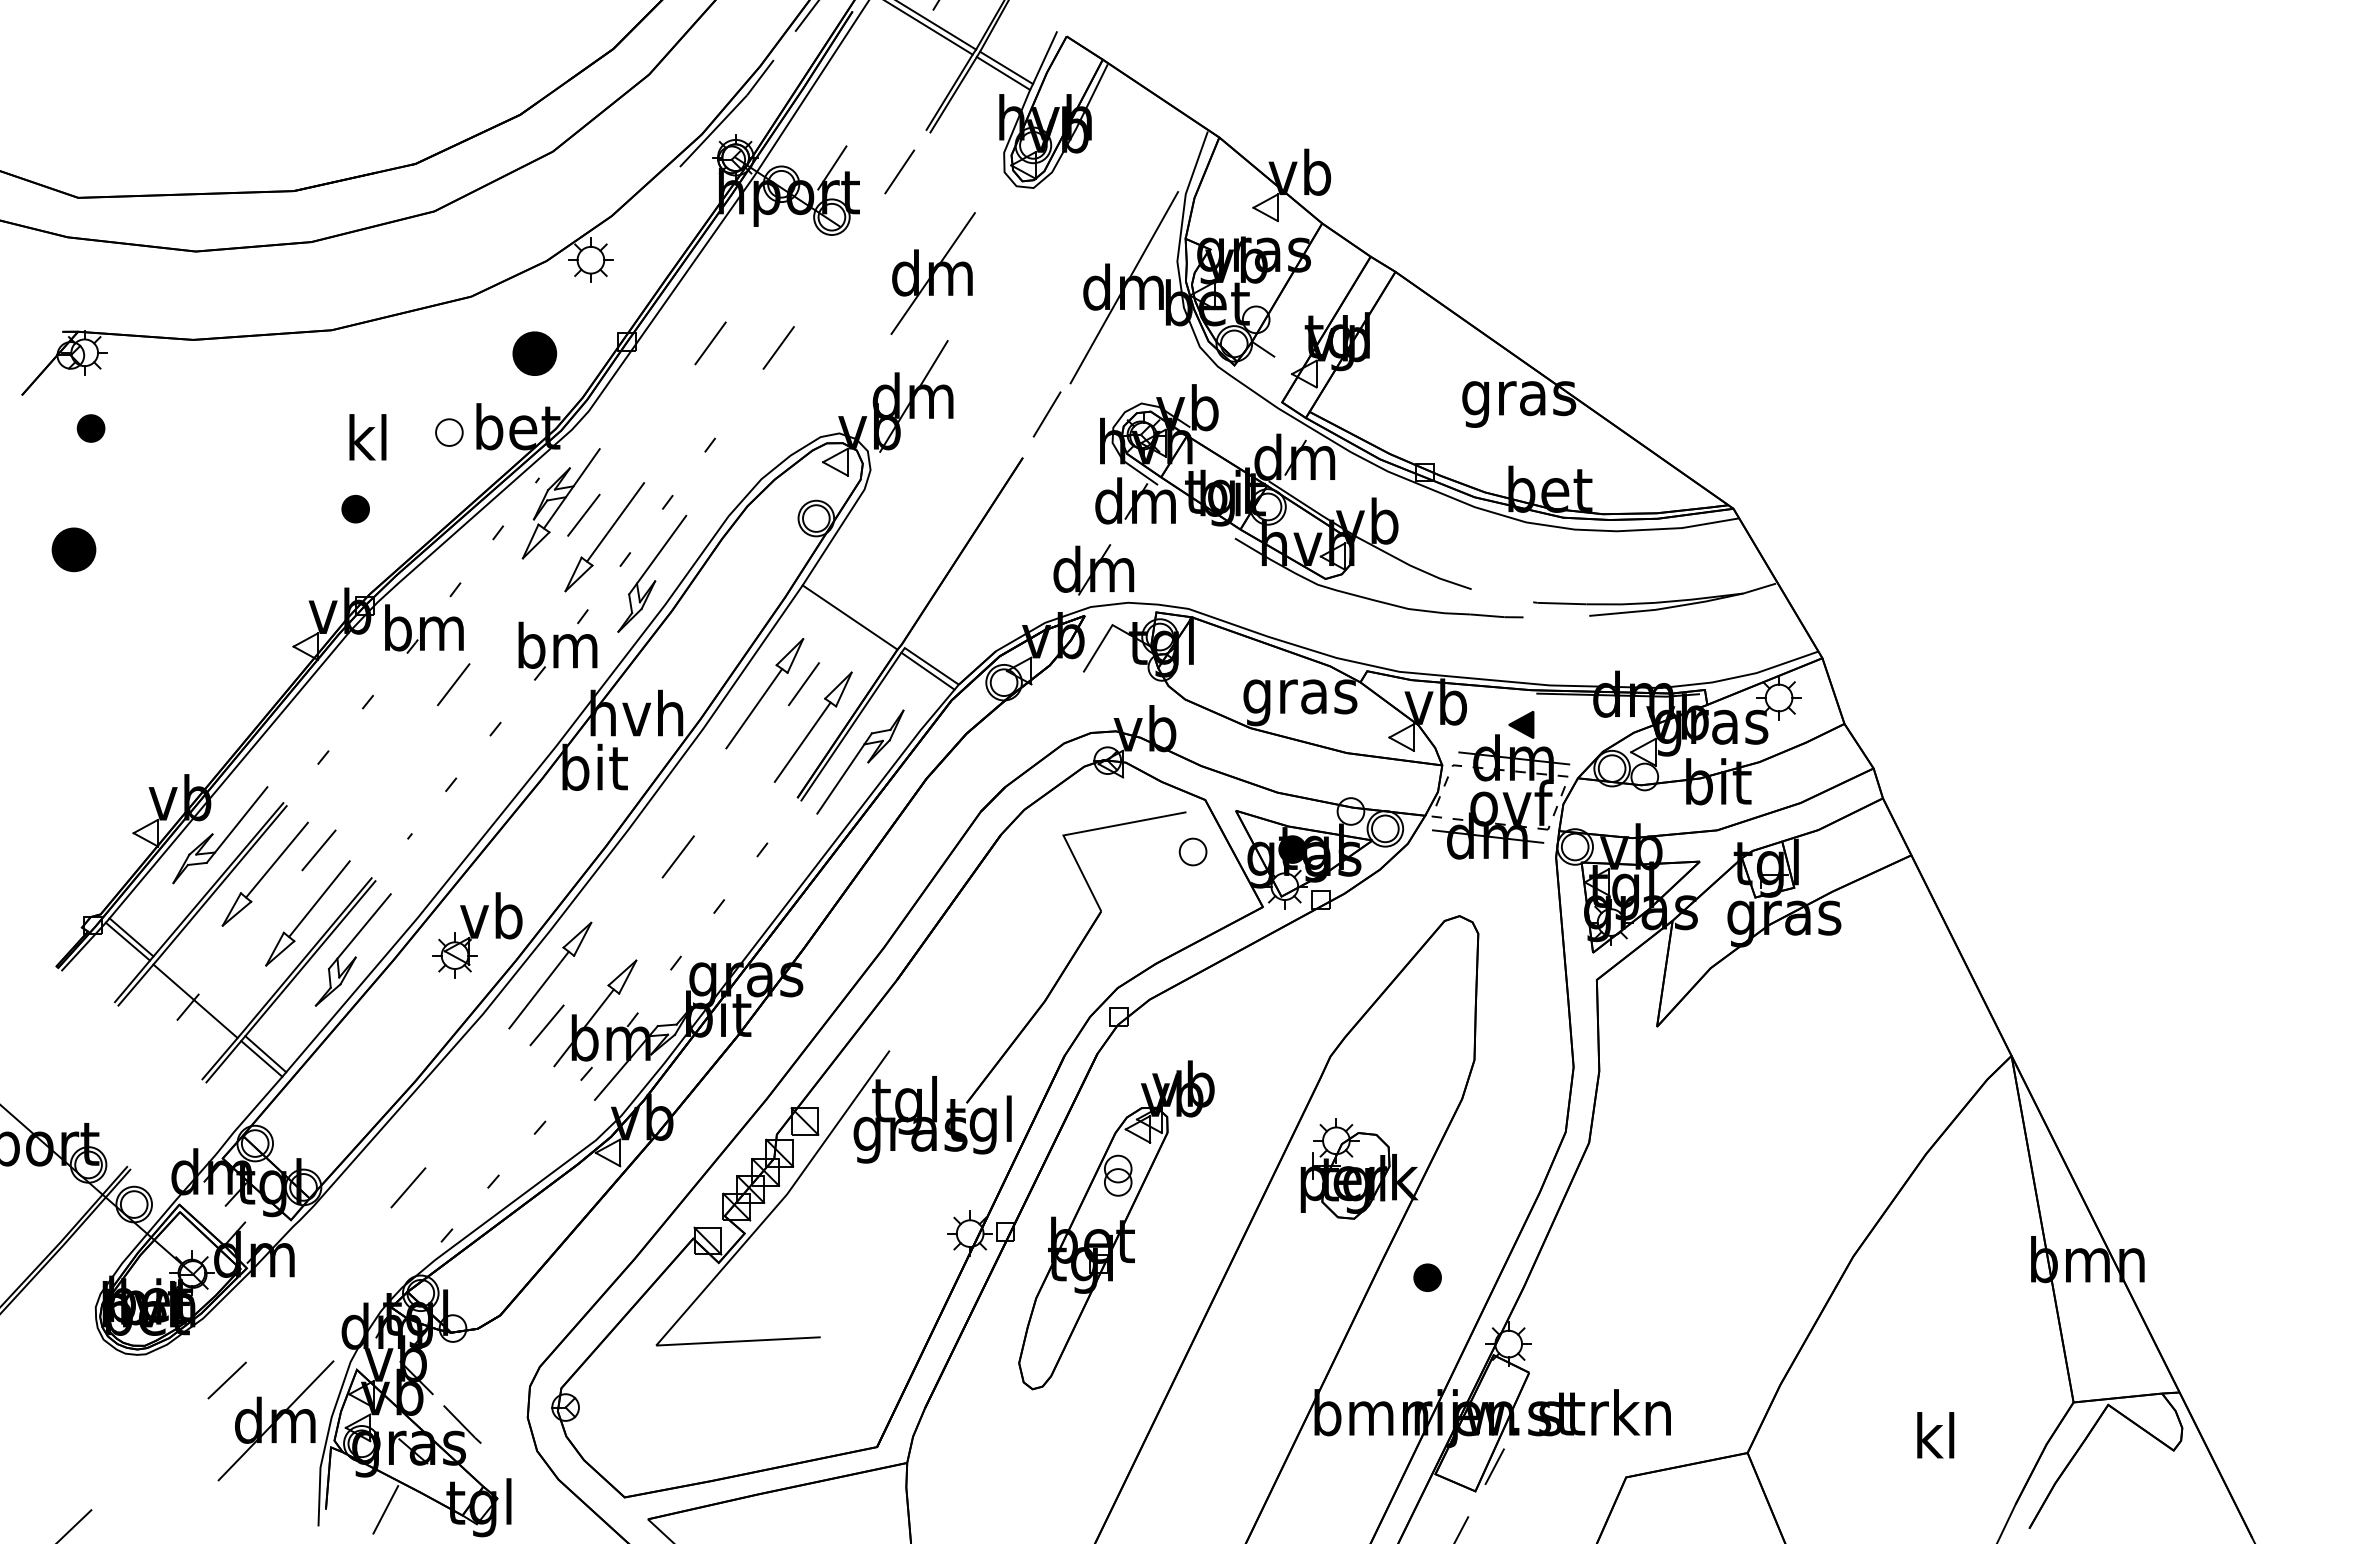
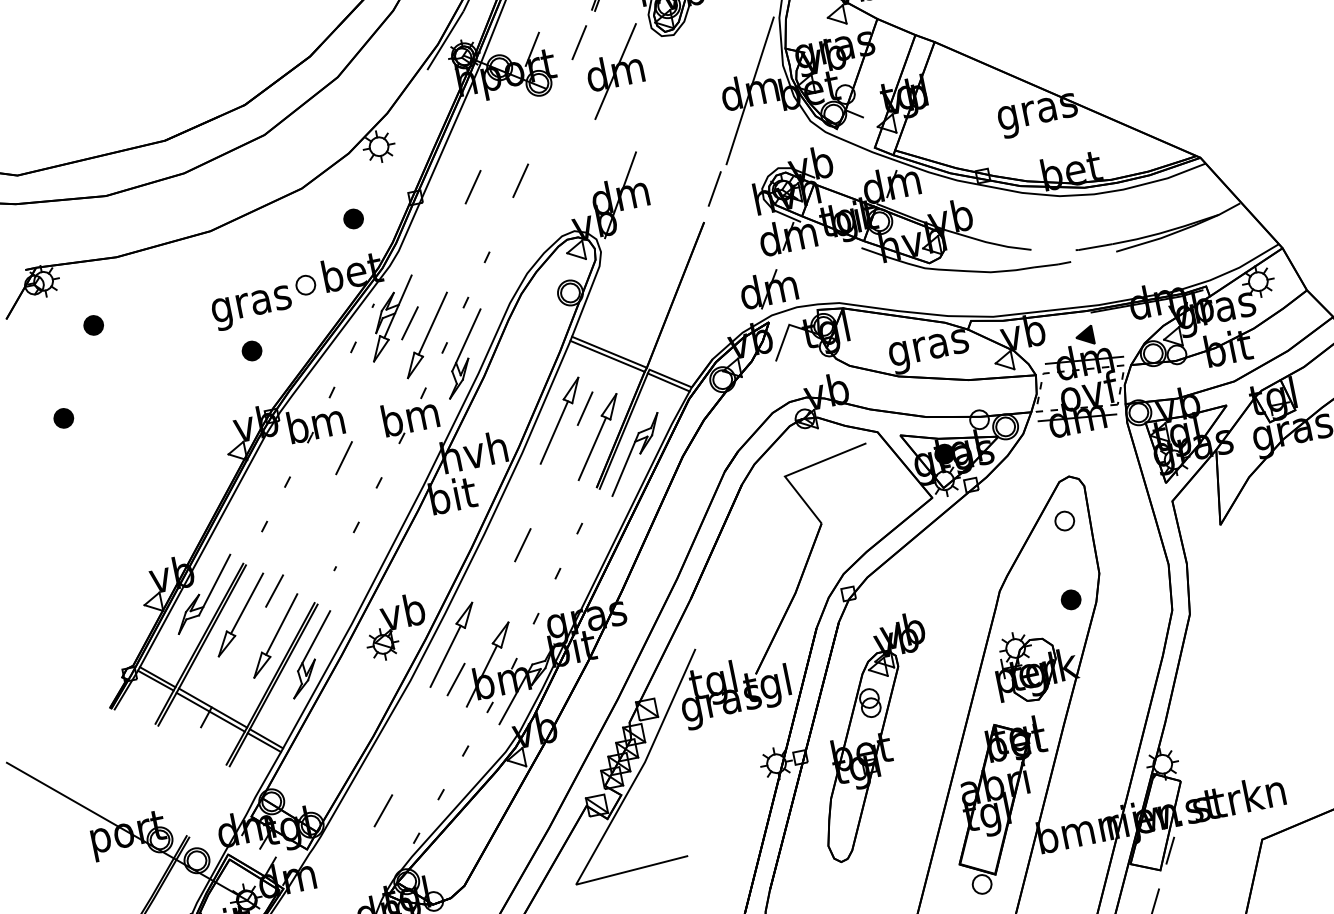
part: (932, 273) -> (615, 71), moved
part: (534, 353) -> (353, 218), size x0.62
part: (90, 428) -> (93, 325), moved
text: (368, 443) -> (251, 304), kl -> gras
part: (73, 549) -> (63, 418), size x0.62
line: (853, 612) -> (609, 352), added
part: (1192, 851) -> (1064, 520), moved
line: (199, 996) -> (212, 708), added
part: (1427, 1277) -> (1071, 599), moved
part: (1274, 1356) -> (1003, 805), added

